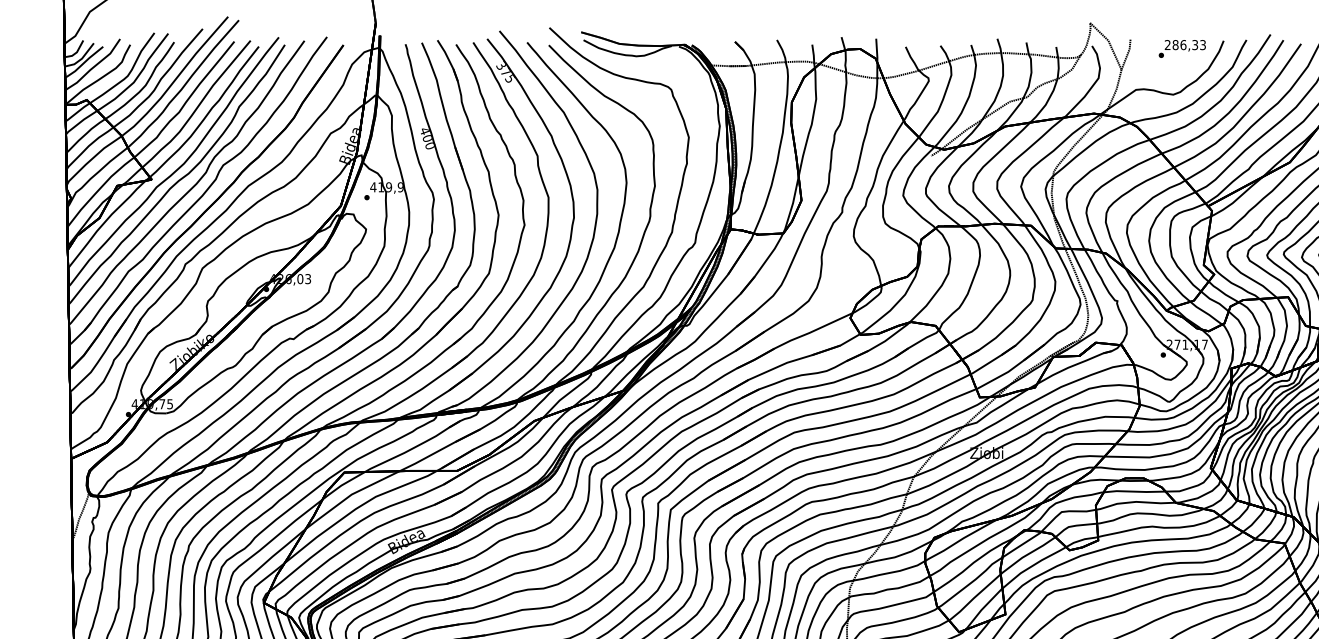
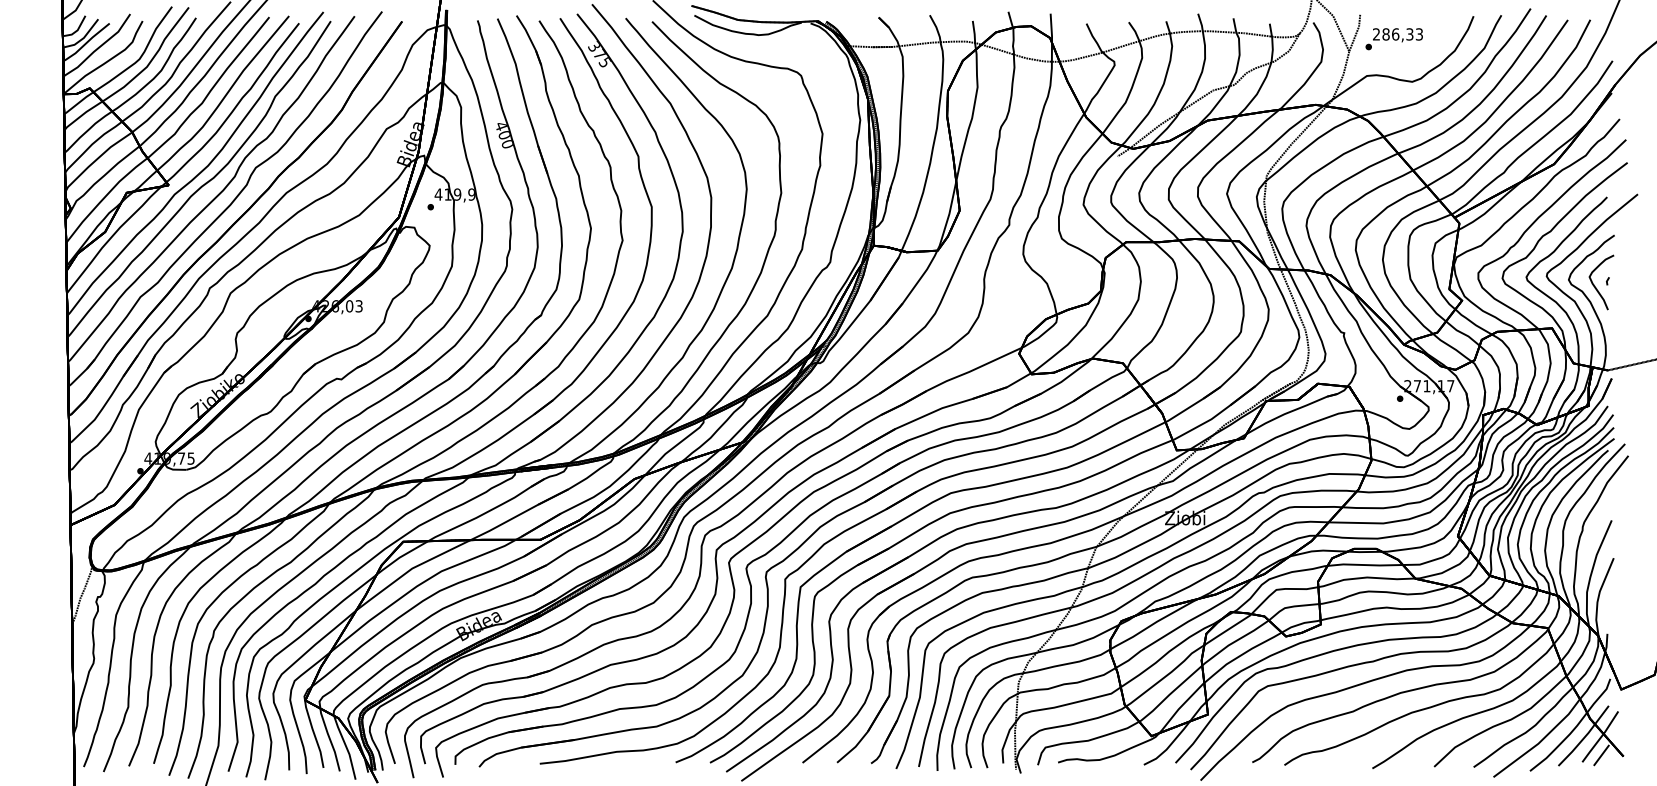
text: (1181, 49) -> (1393, 39), moved

